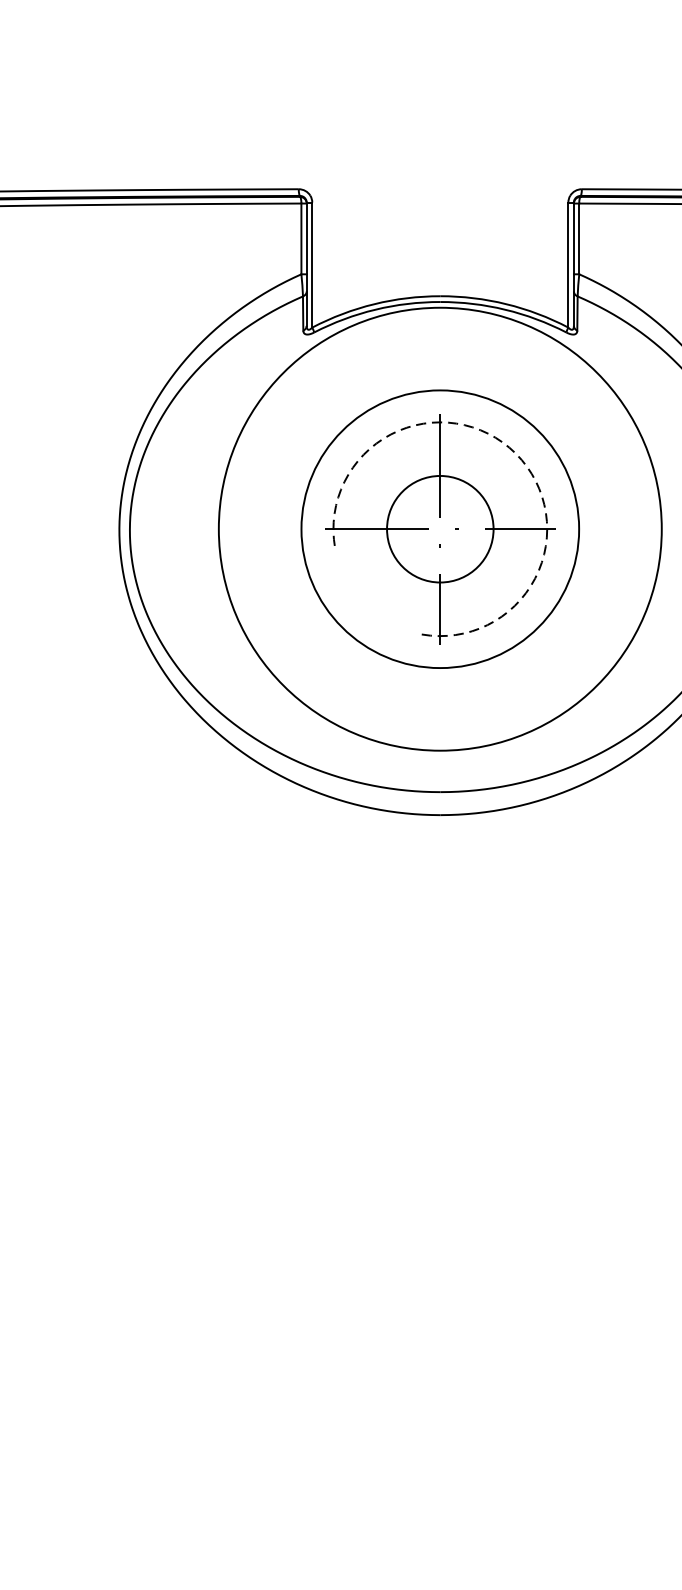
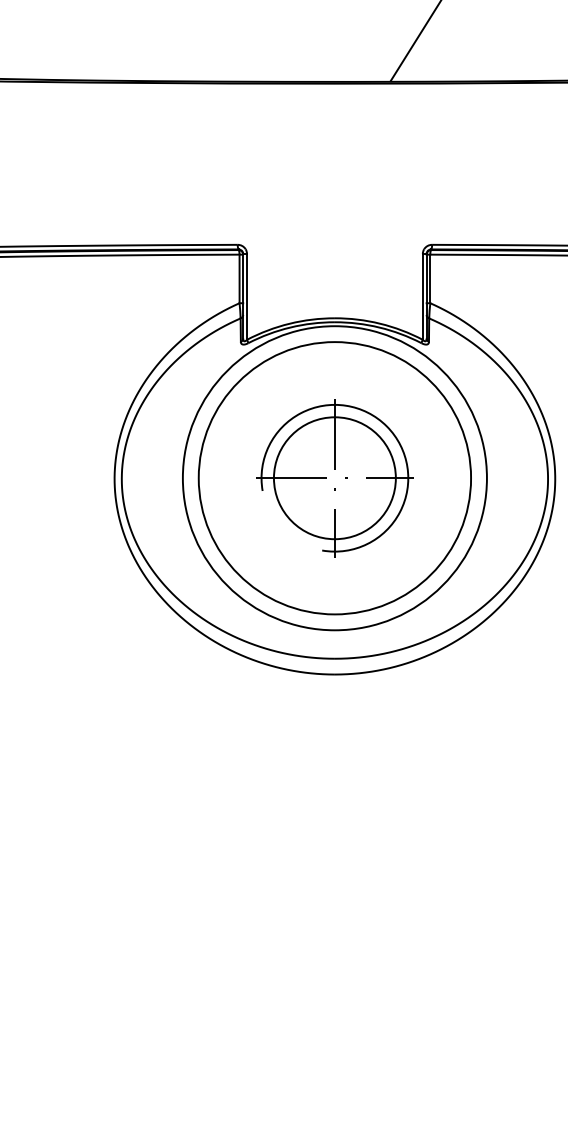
arc: (515, 453) -> (386, 426), dashed -> solid
circle: (439, 529) -> (334, 478), size x1.43
circle: (439, 529) -> (334, 478), size x1.67

